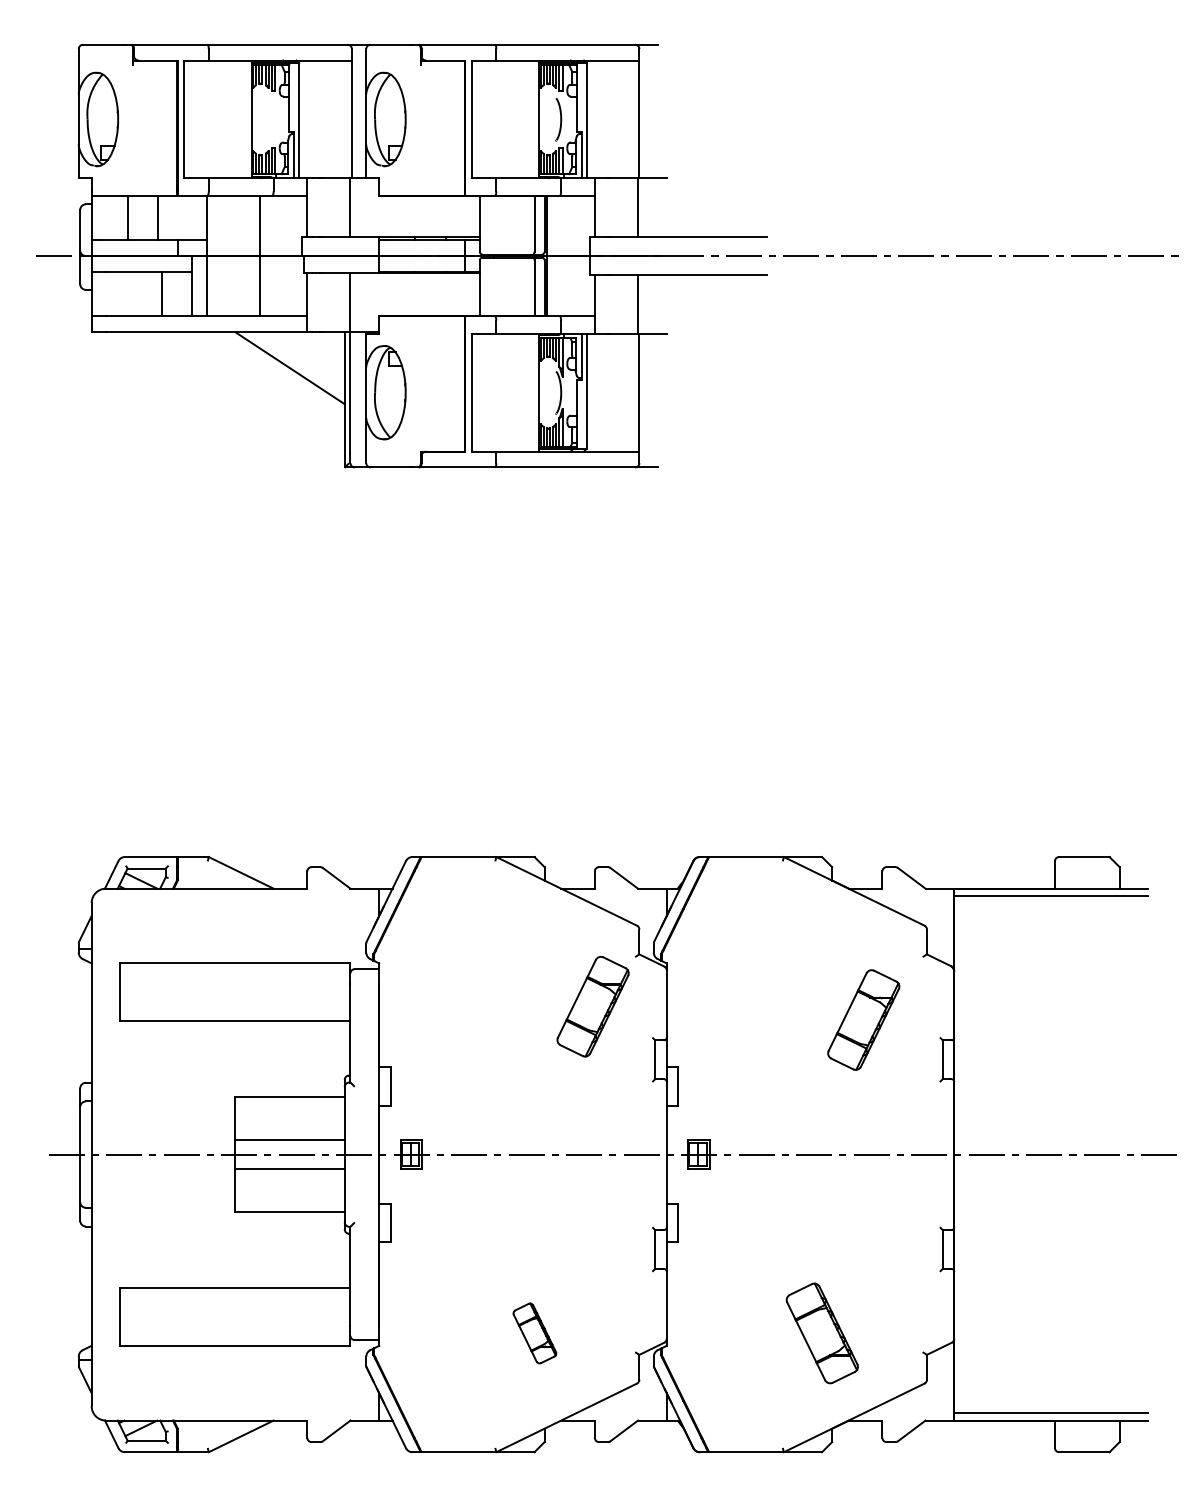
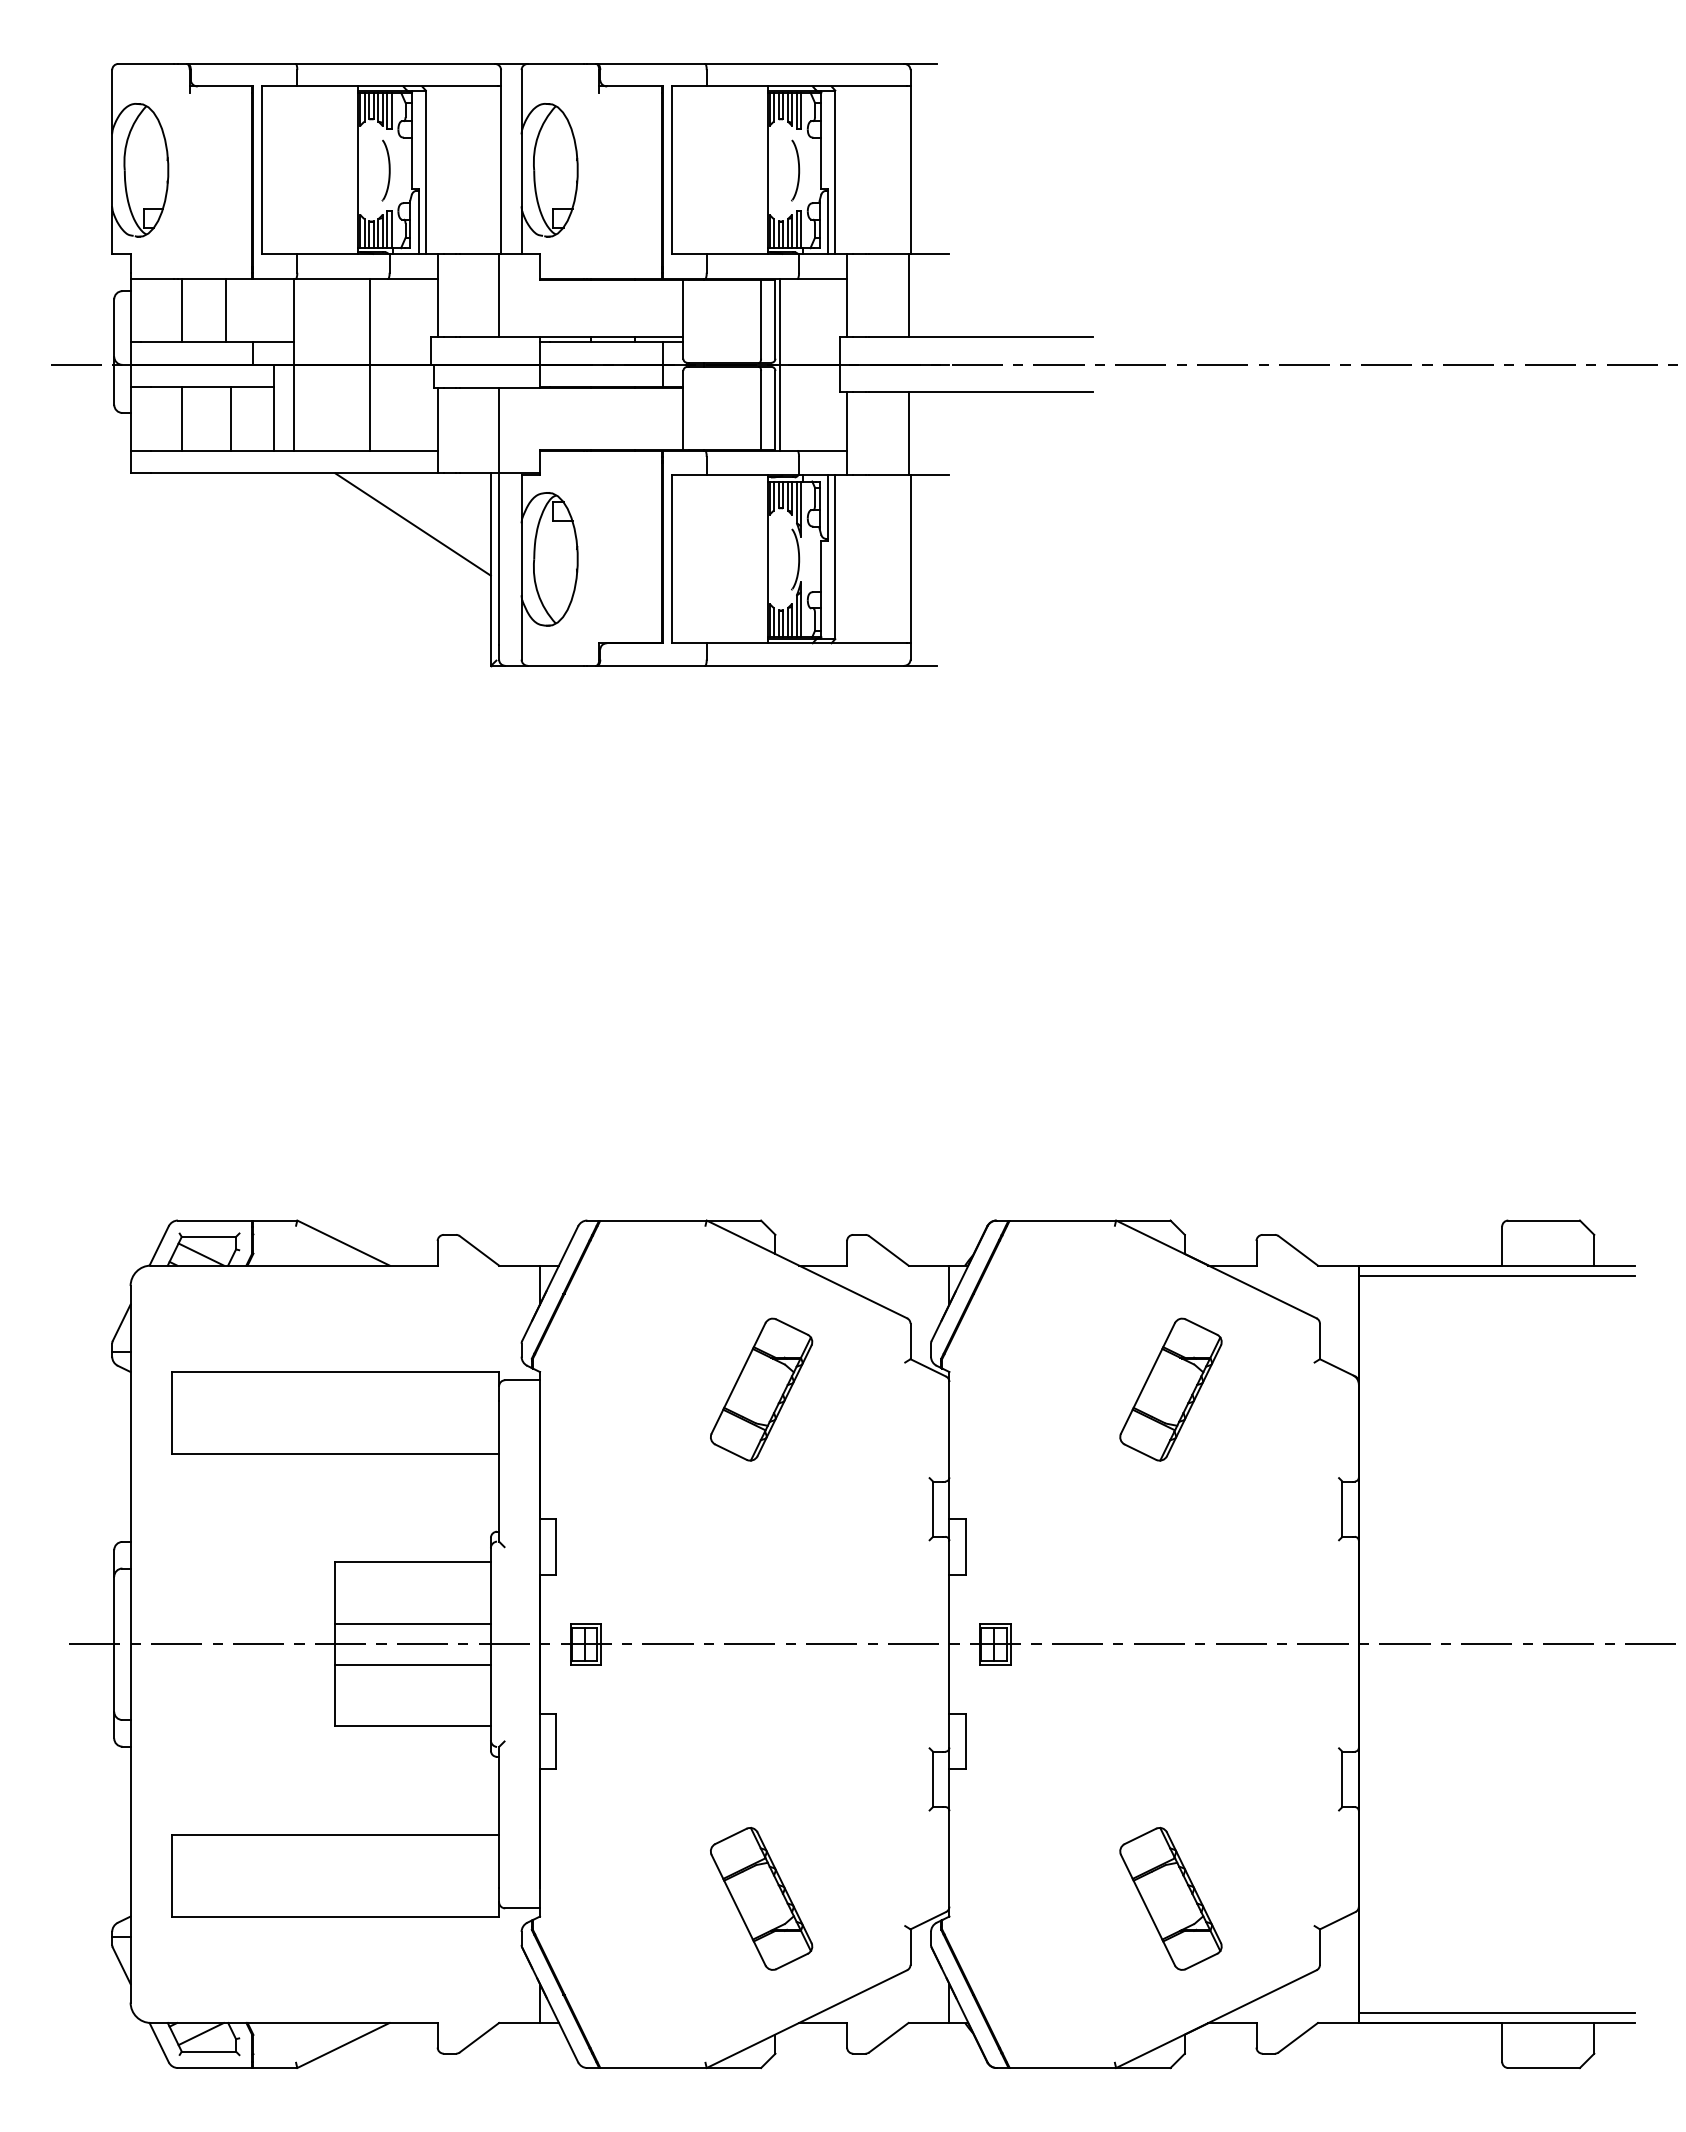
curve: (272, 119) -> (388, 170), added
line: (127, 293) -> (181, 418), added
part: (593, 1006) -> (761, 1389), moved
part: (863, 1019) -> (1170, 1389), moved
part: (534, 1333) -> (761, 1898), size x1.67

